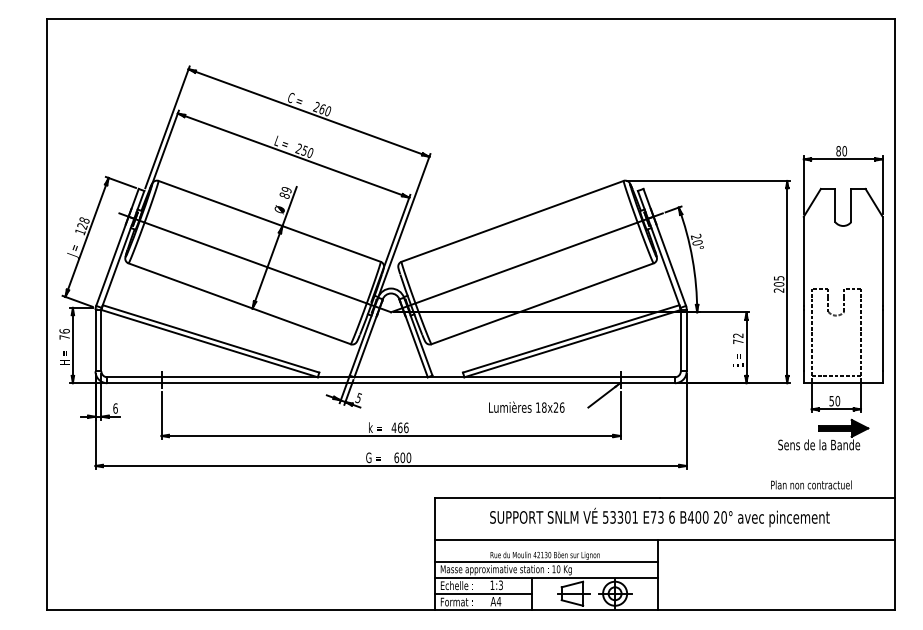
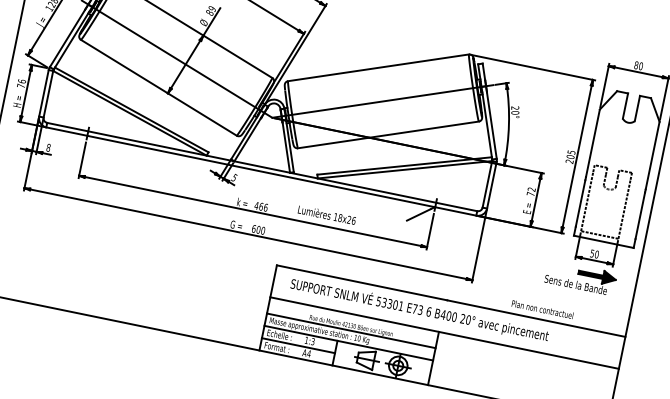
text: (526, 406) -> (327, 214), moved
text: (115, 408) -> (48, 147), 6 -> 8
text: (811, 484) -> (542, 309), moved
text: (659, 517) -> (419, 310), moved

